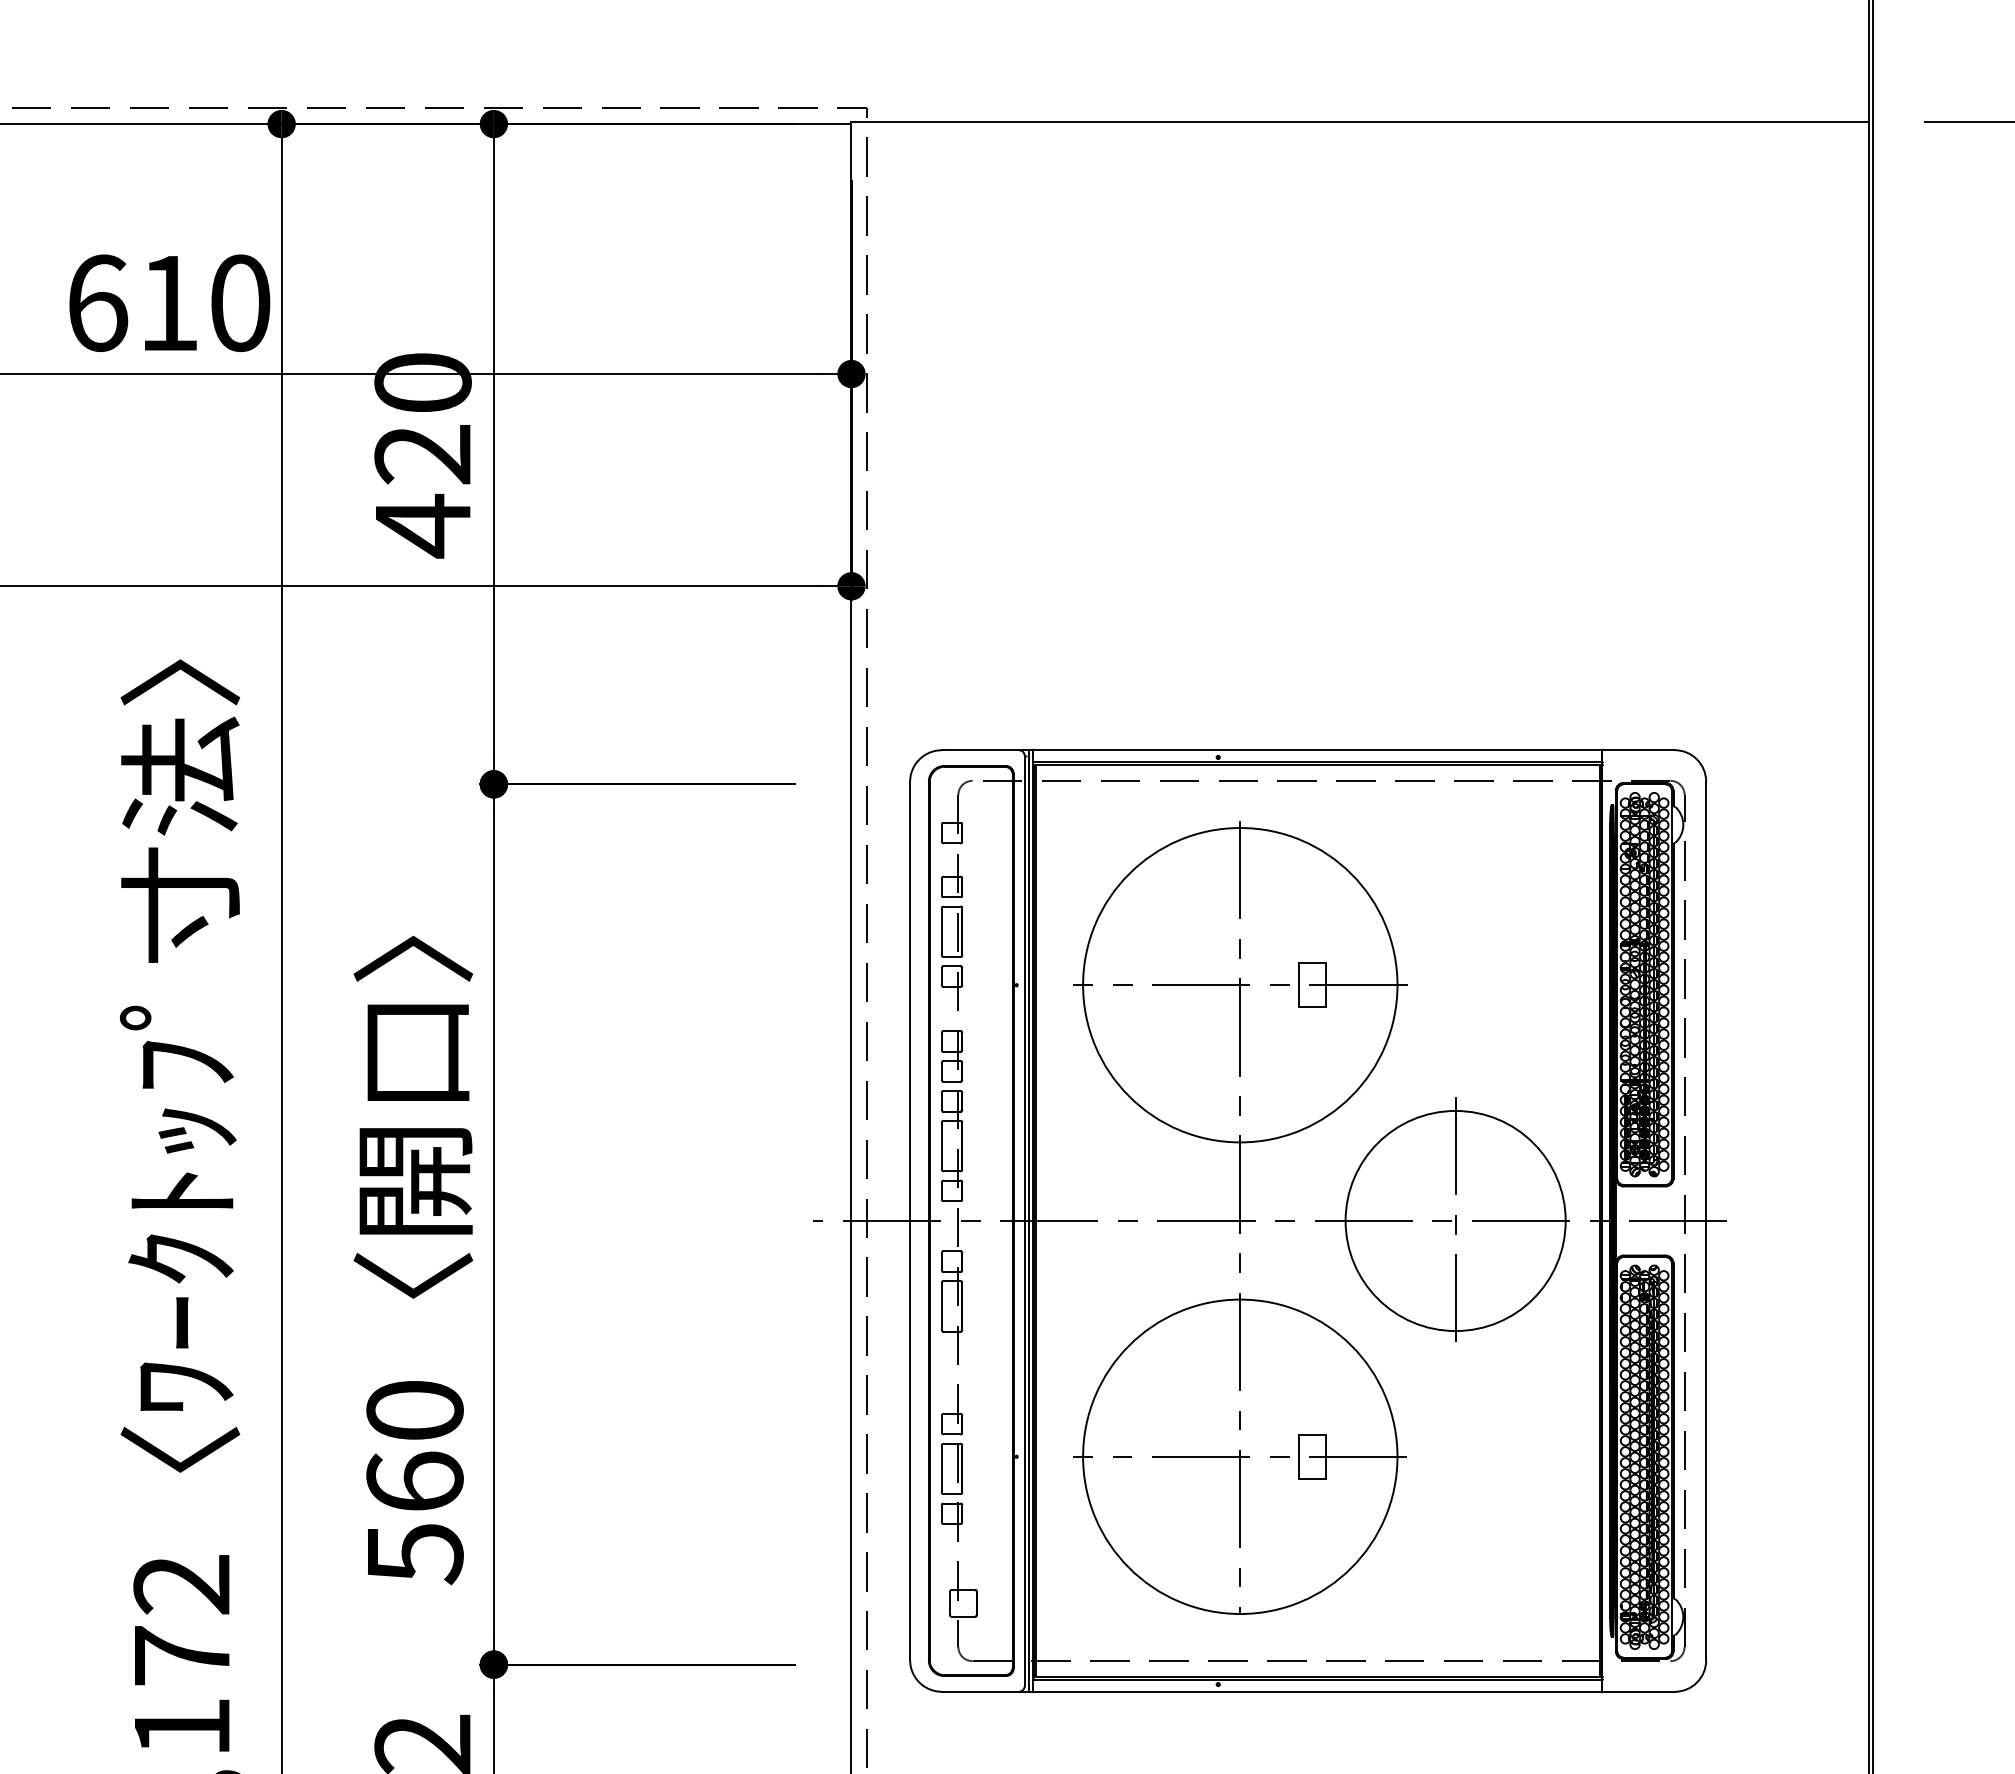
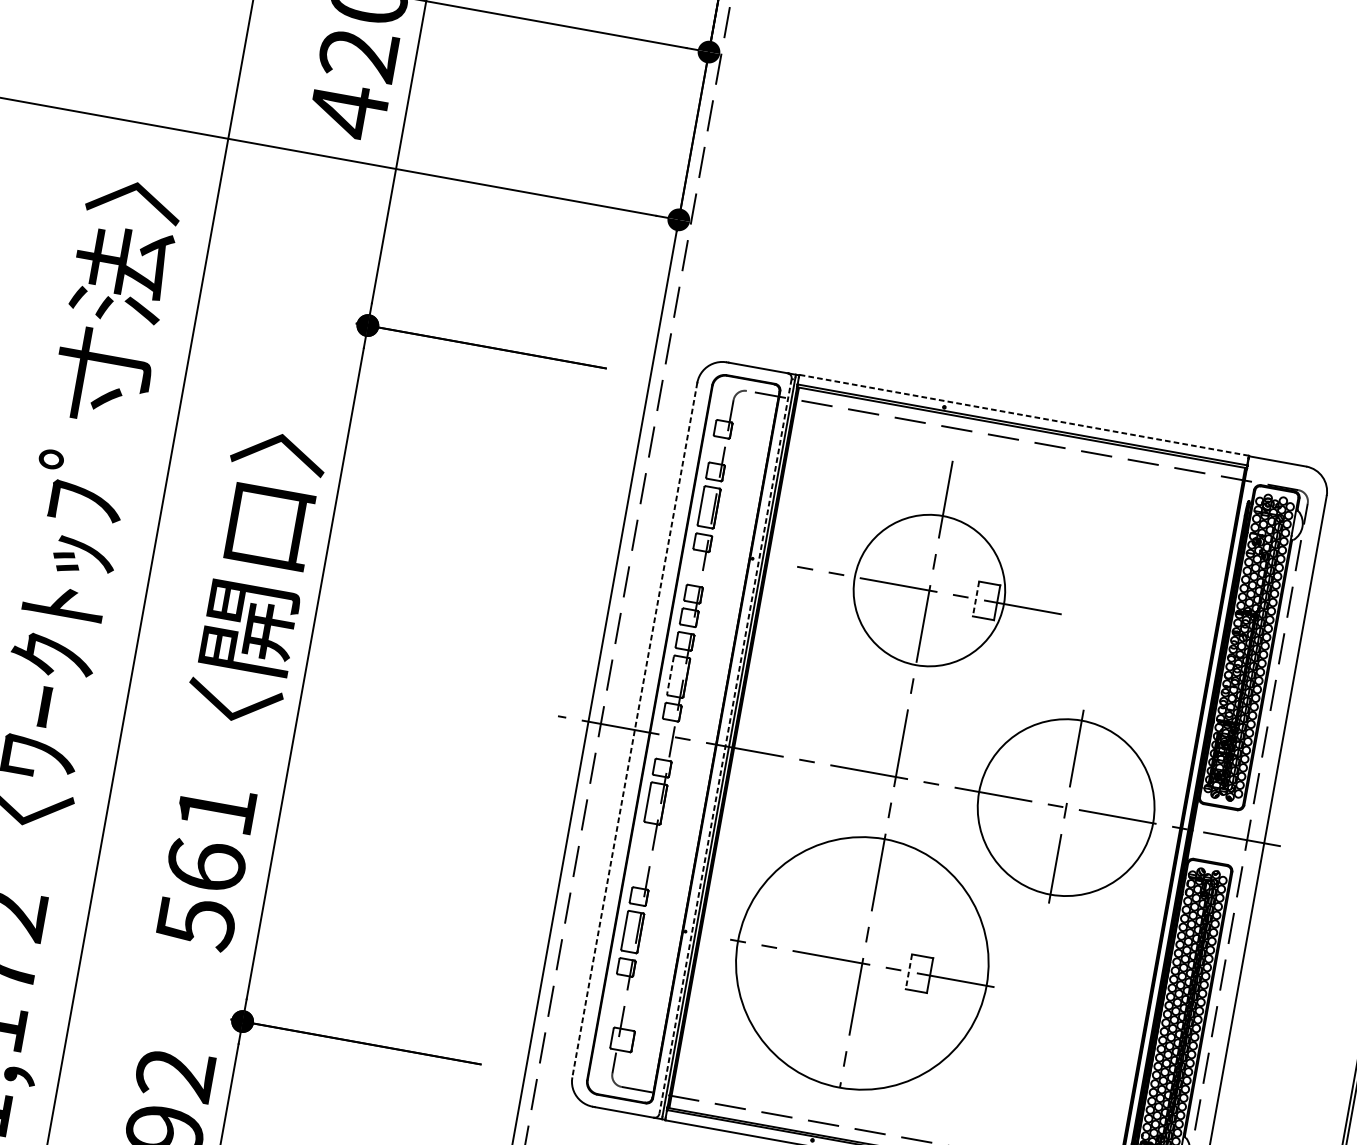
line: (1318, 749) -> (1024, 415), solid -> dashed
circle: (1240, 985) -> (929, 590), size x0.6
line: (1299, 985) -> (976, 599), solid -> dashed
line: (941, 1146) -> (670, 675), solid -> dashed
line: (910, 1221) -> (635, 730), solid -> dashed
line: (1024, 1221) -> (725, 746), solid -> dashed
text: (414, 1410) -> (216, 809), 560 -> 561
line: (1299, 1457) -> (909, 972), solid -> dashed

